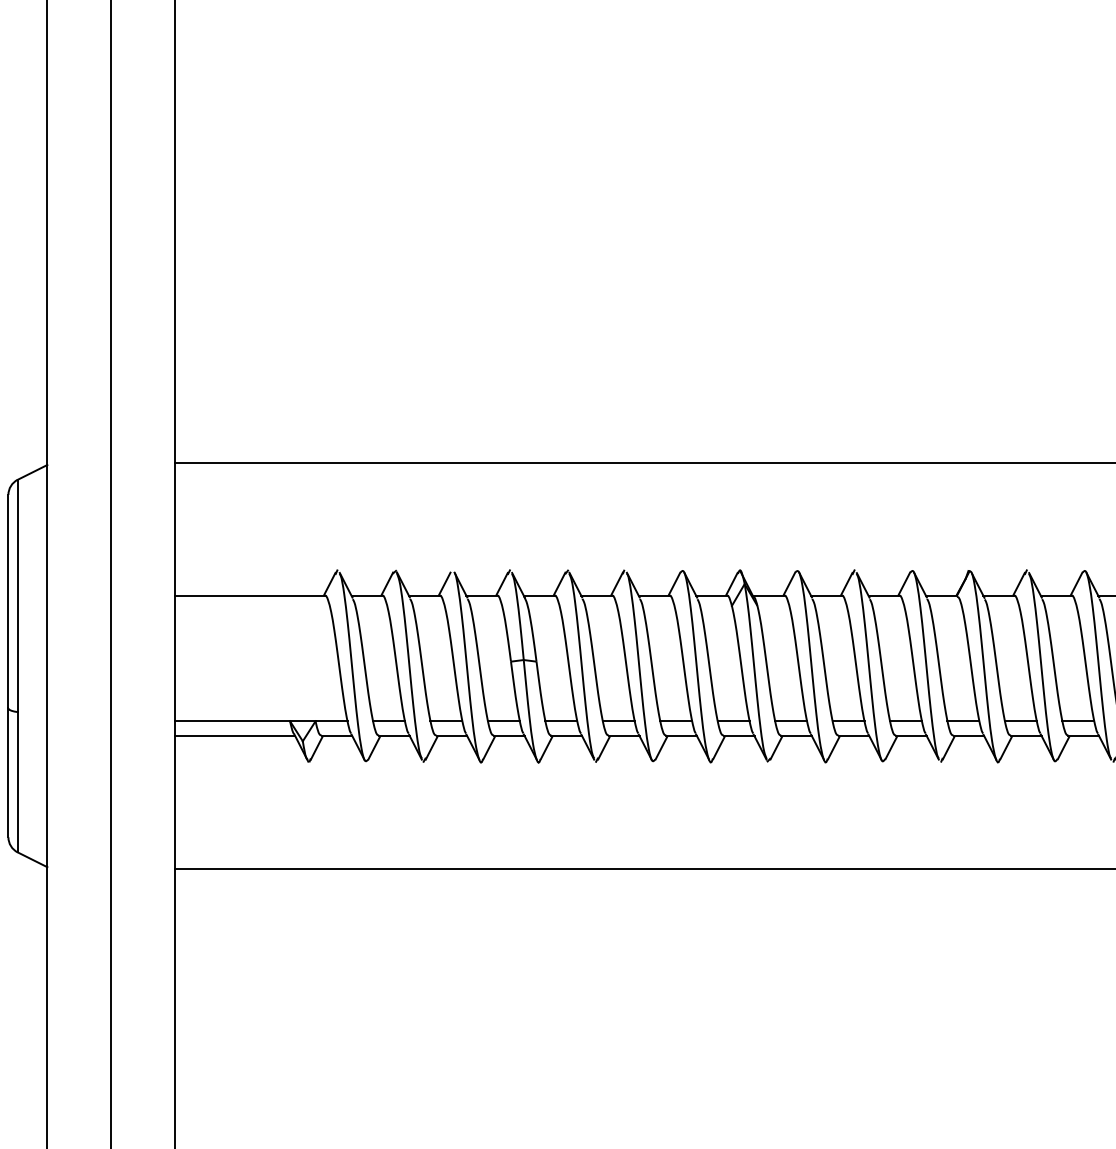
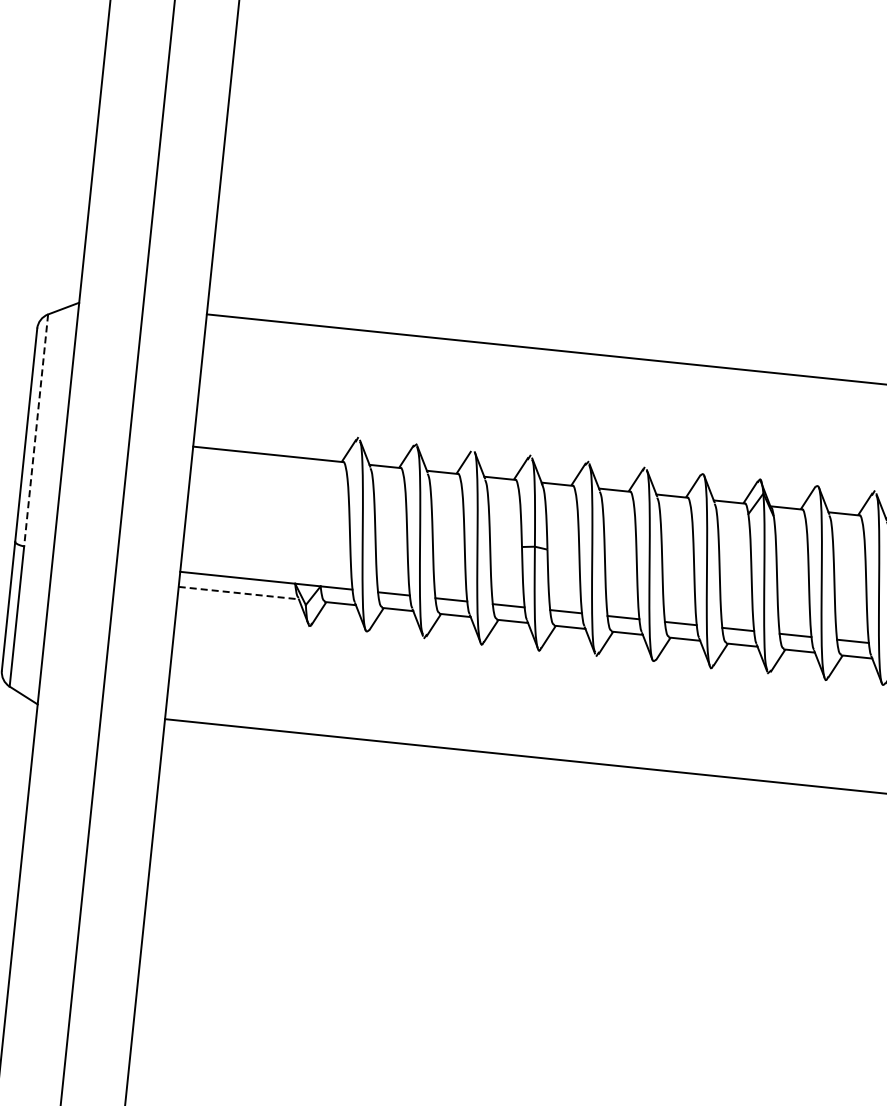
line: (17, 596) -> (35, 430), solid -> dashed
line: (235, 736) -> (239, 593), solid -> dashed

